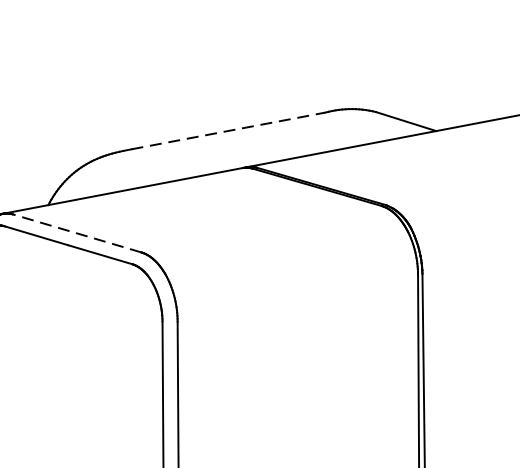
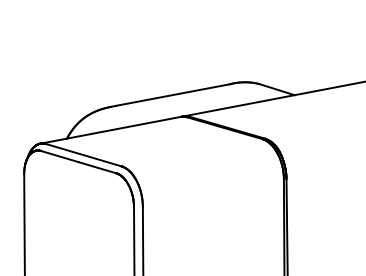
line: (228, 131) -> (172, 95), dashed -> solid
line: (76, 233) -> (83, 155), dashed -> solid

